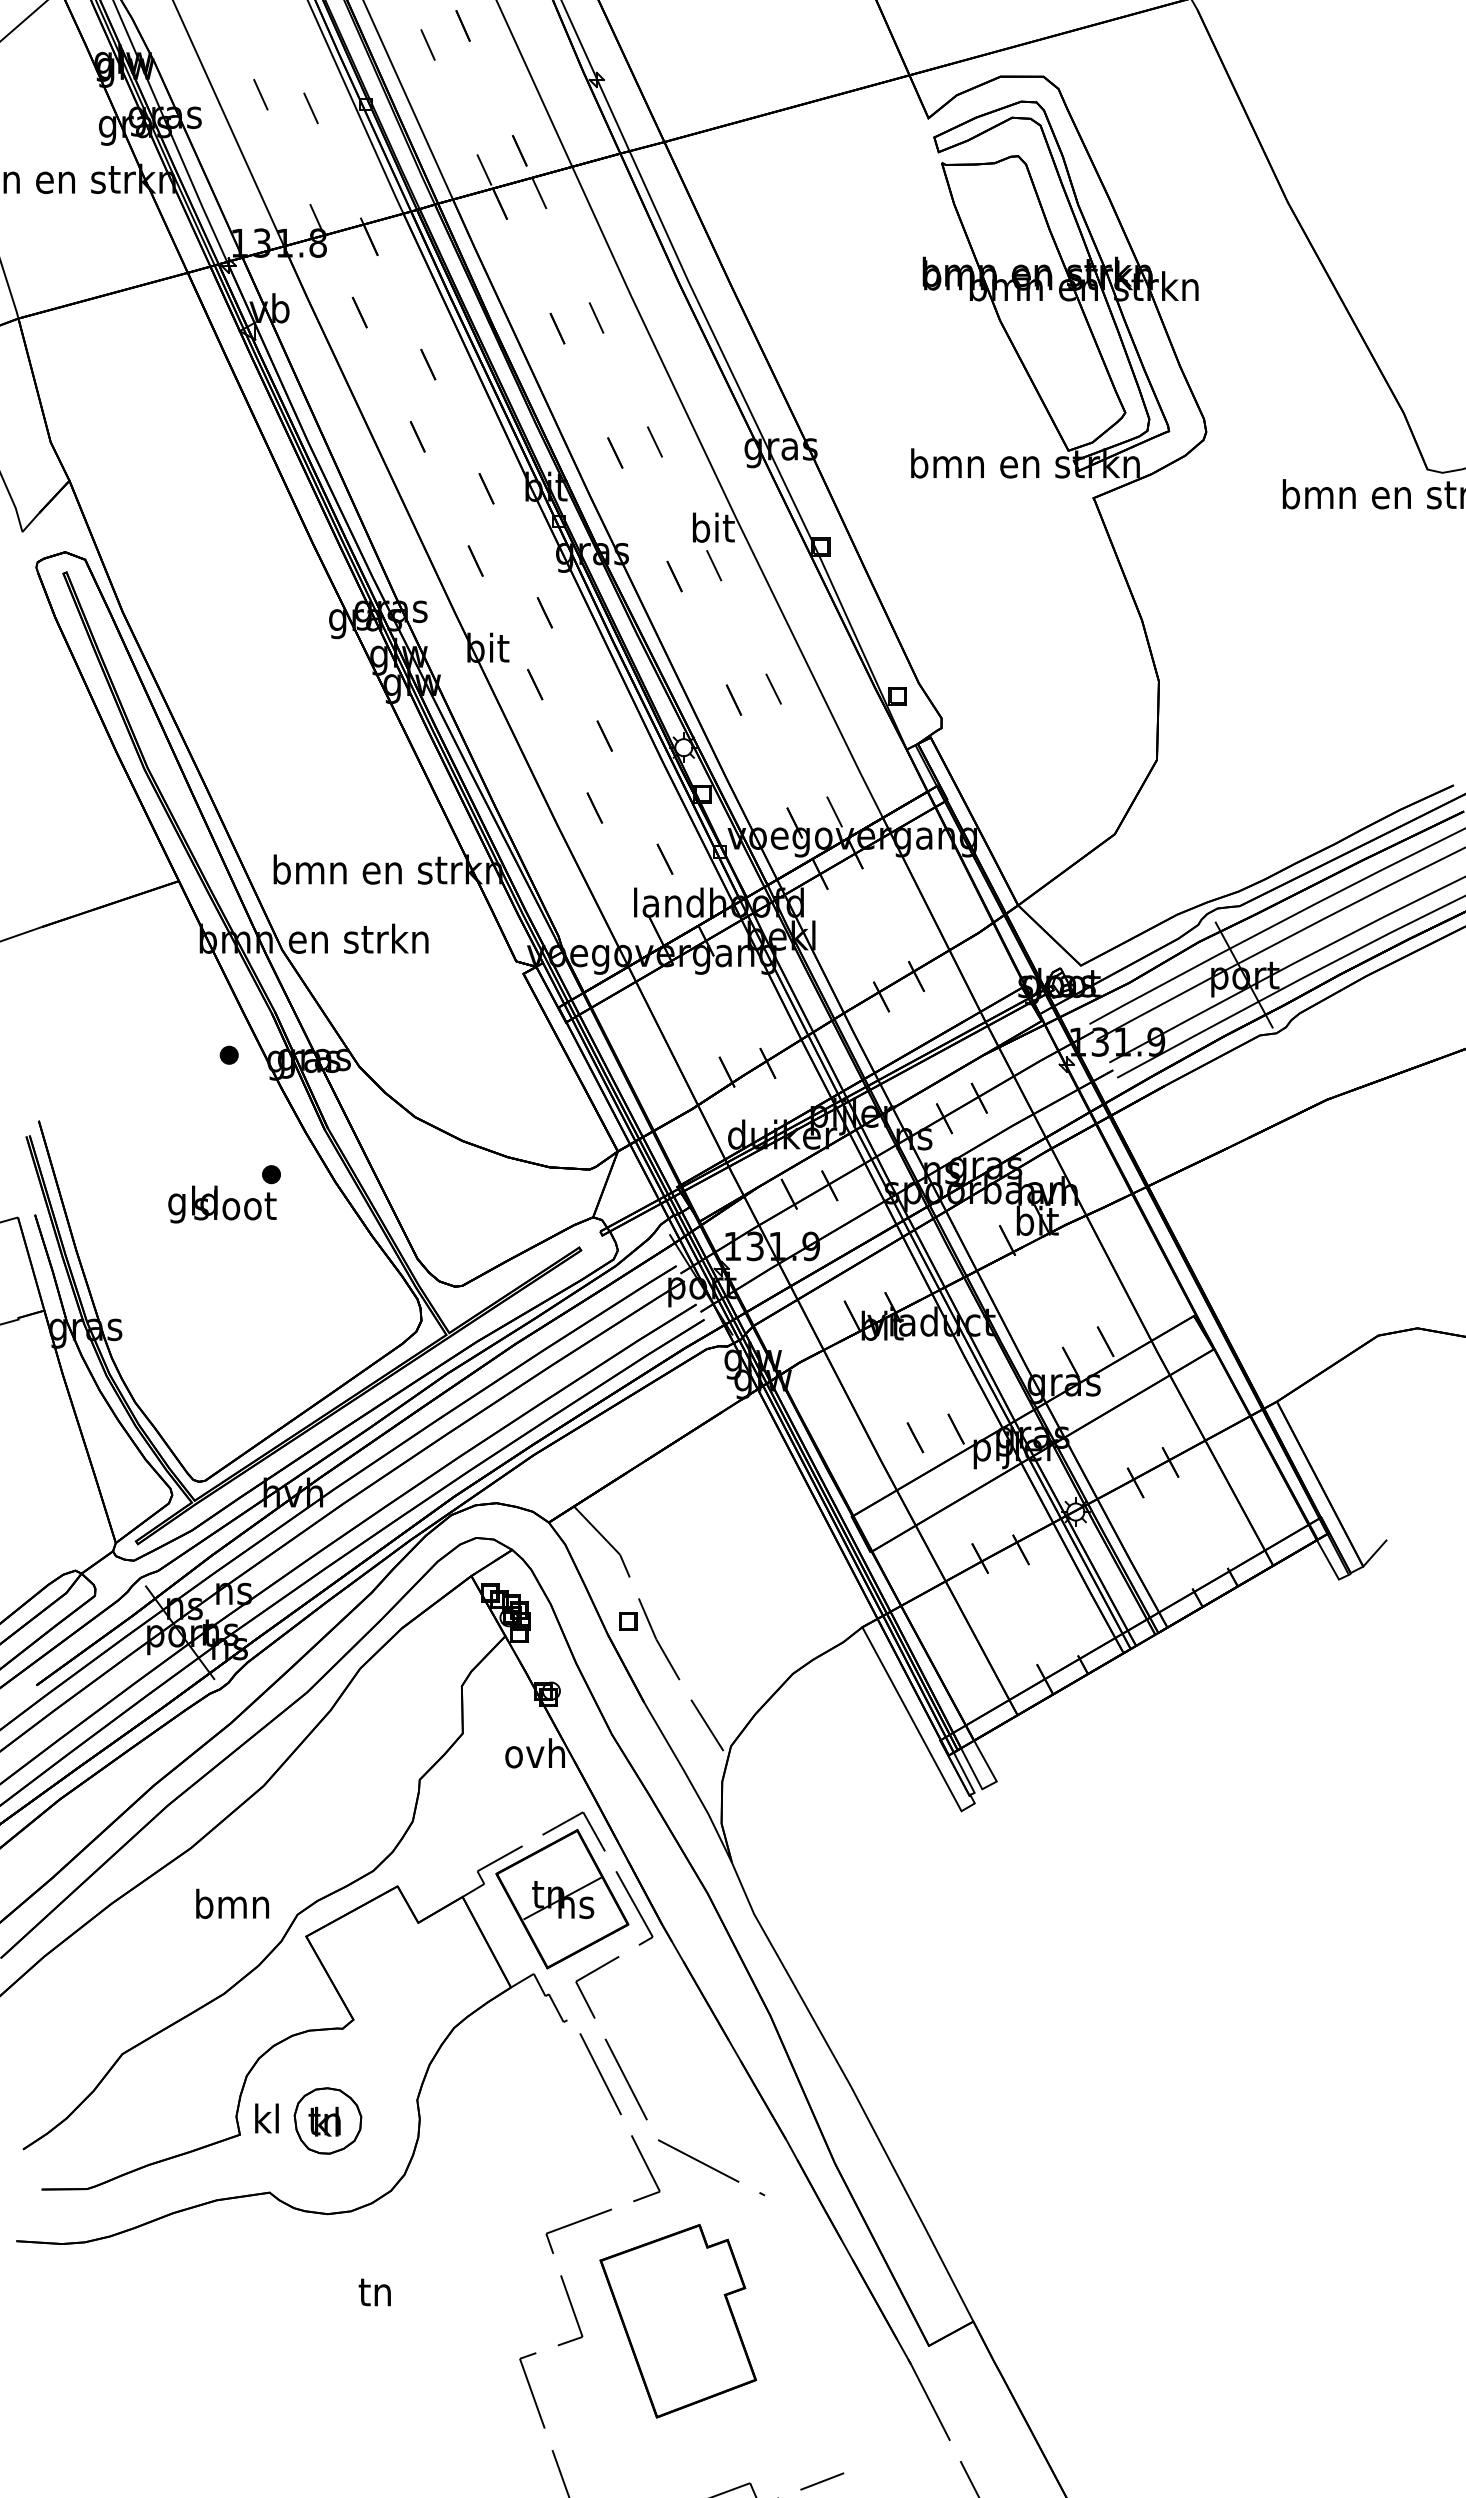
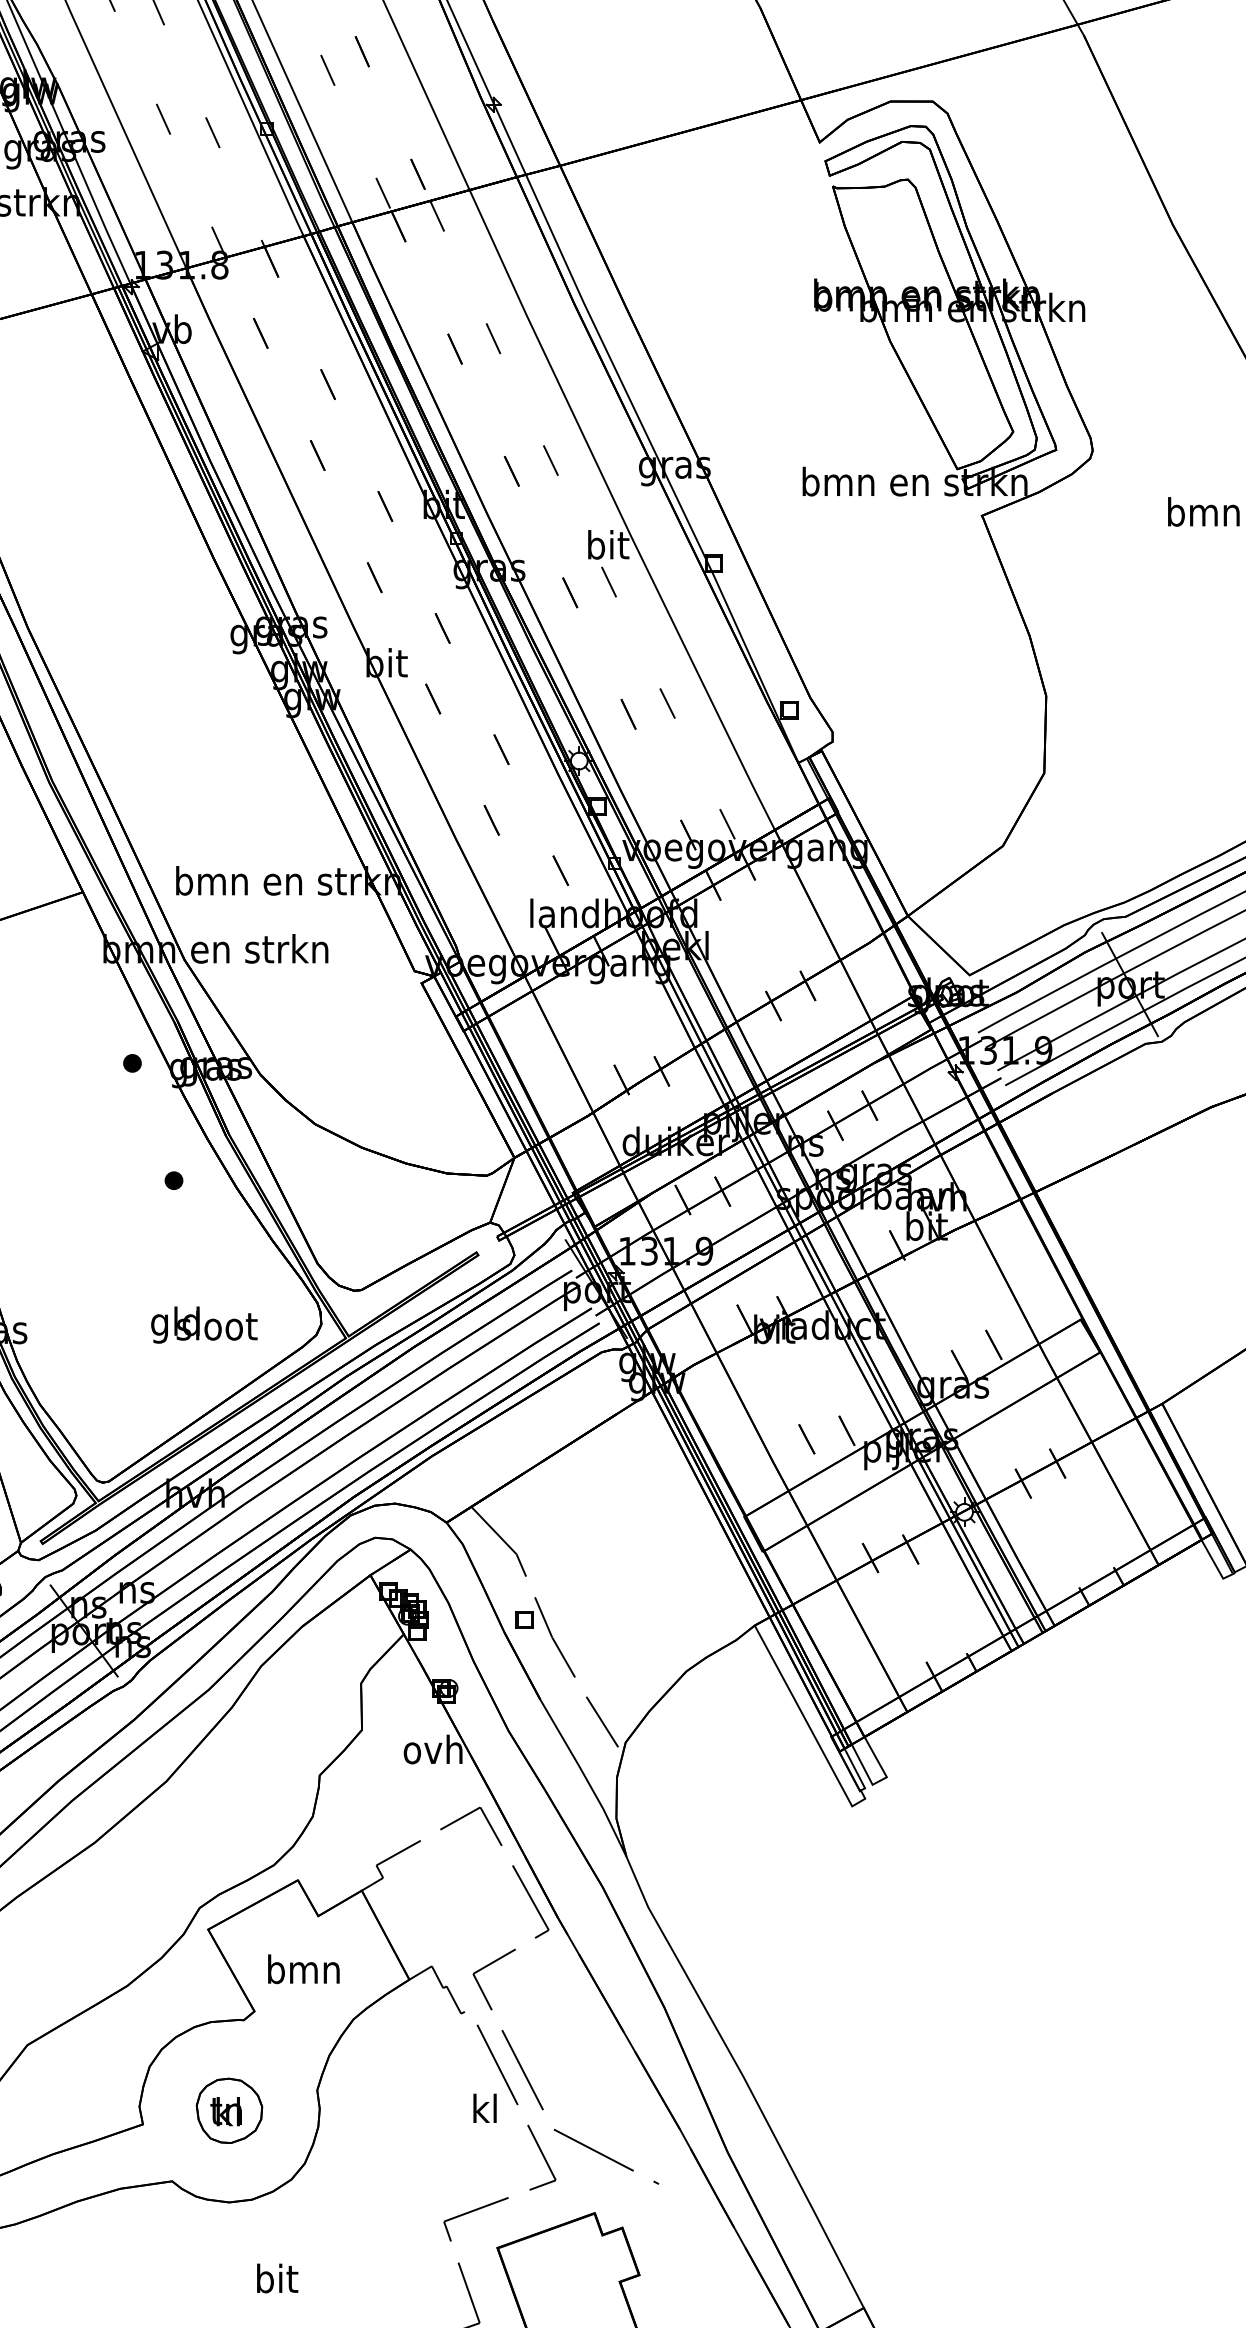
text: (222, 1204) -> (204, 1325), moved
part: (562, 1899) -> (460, 1893), removed
text: (232, 1903) -> (303, 1968), moved
text: (266, 2118) -> (484, 2108), moved
text: (376, 2291) -> (277, 2278), tn -> bit

